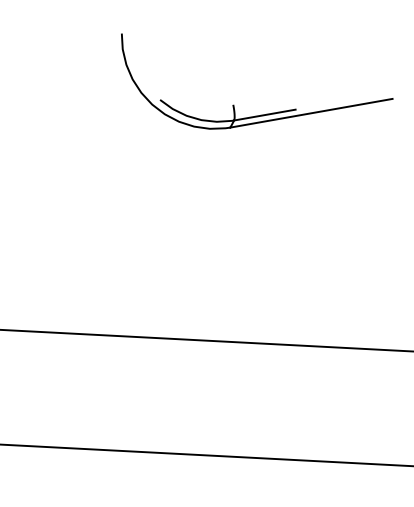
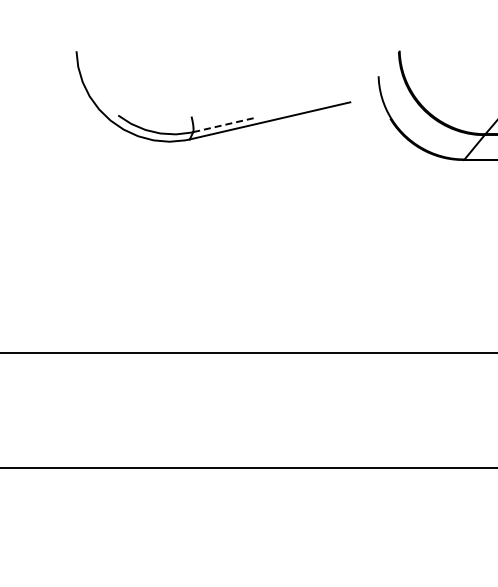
line: (265, 115) -> (224, 125), solid -> dashed

